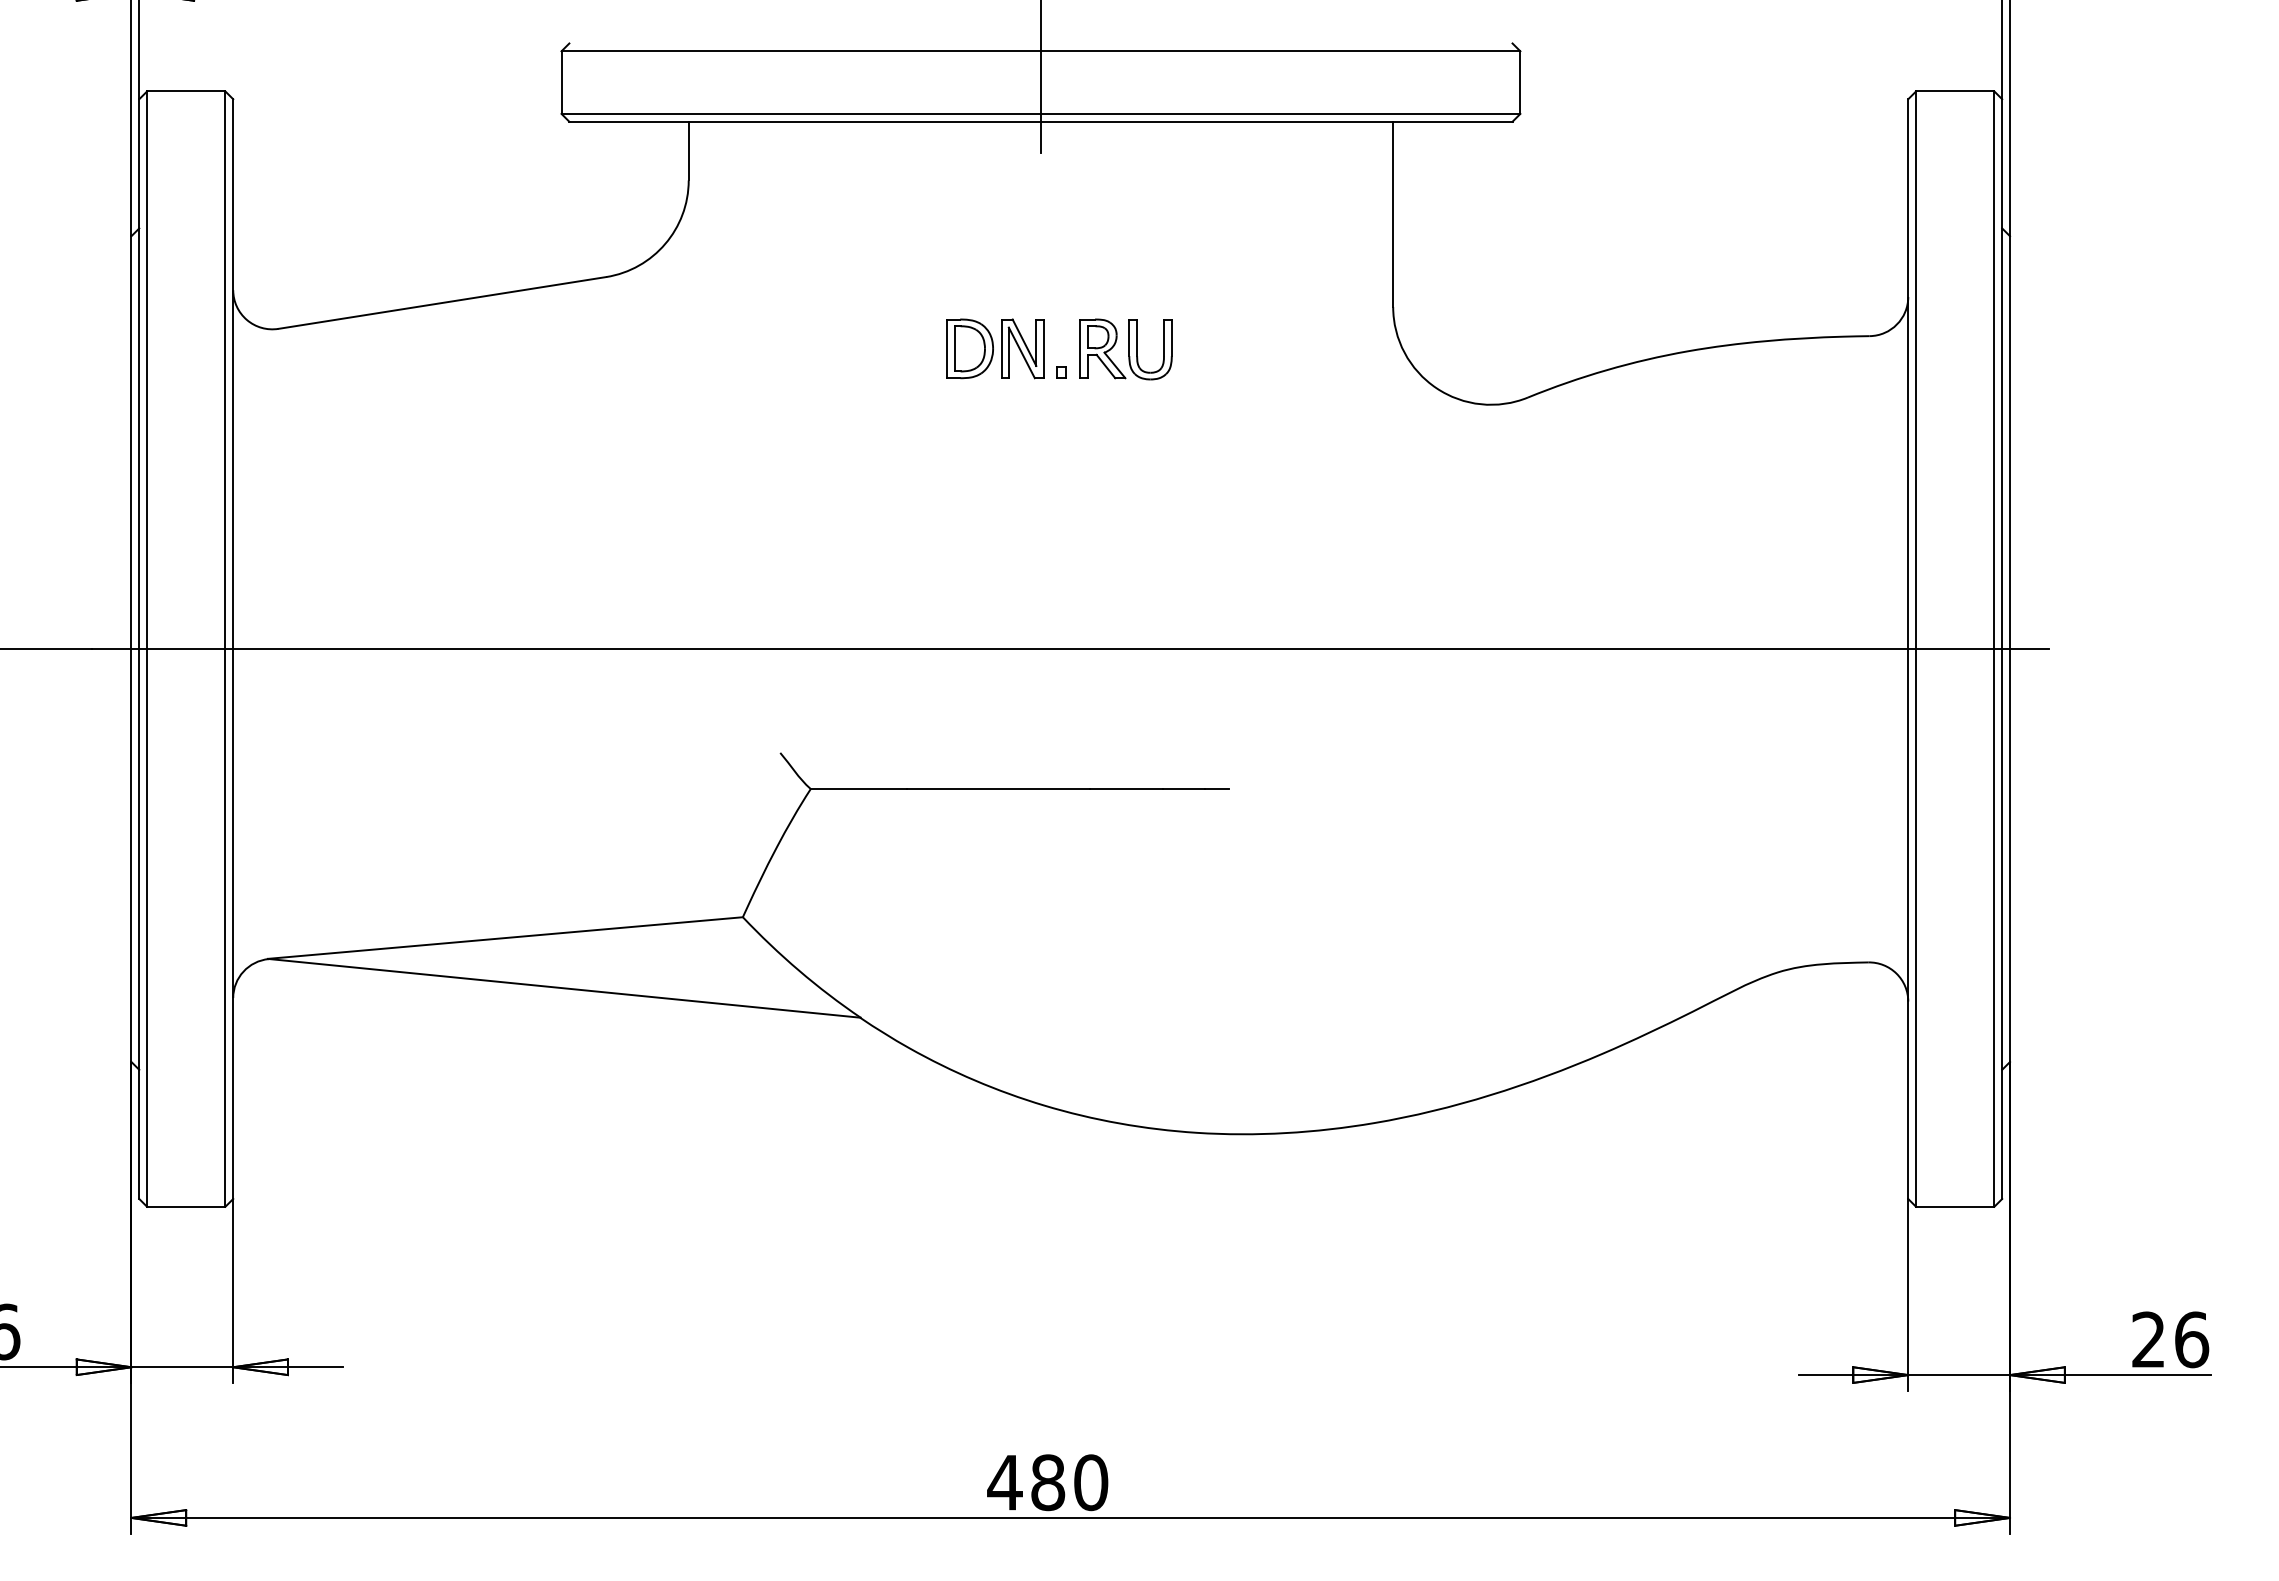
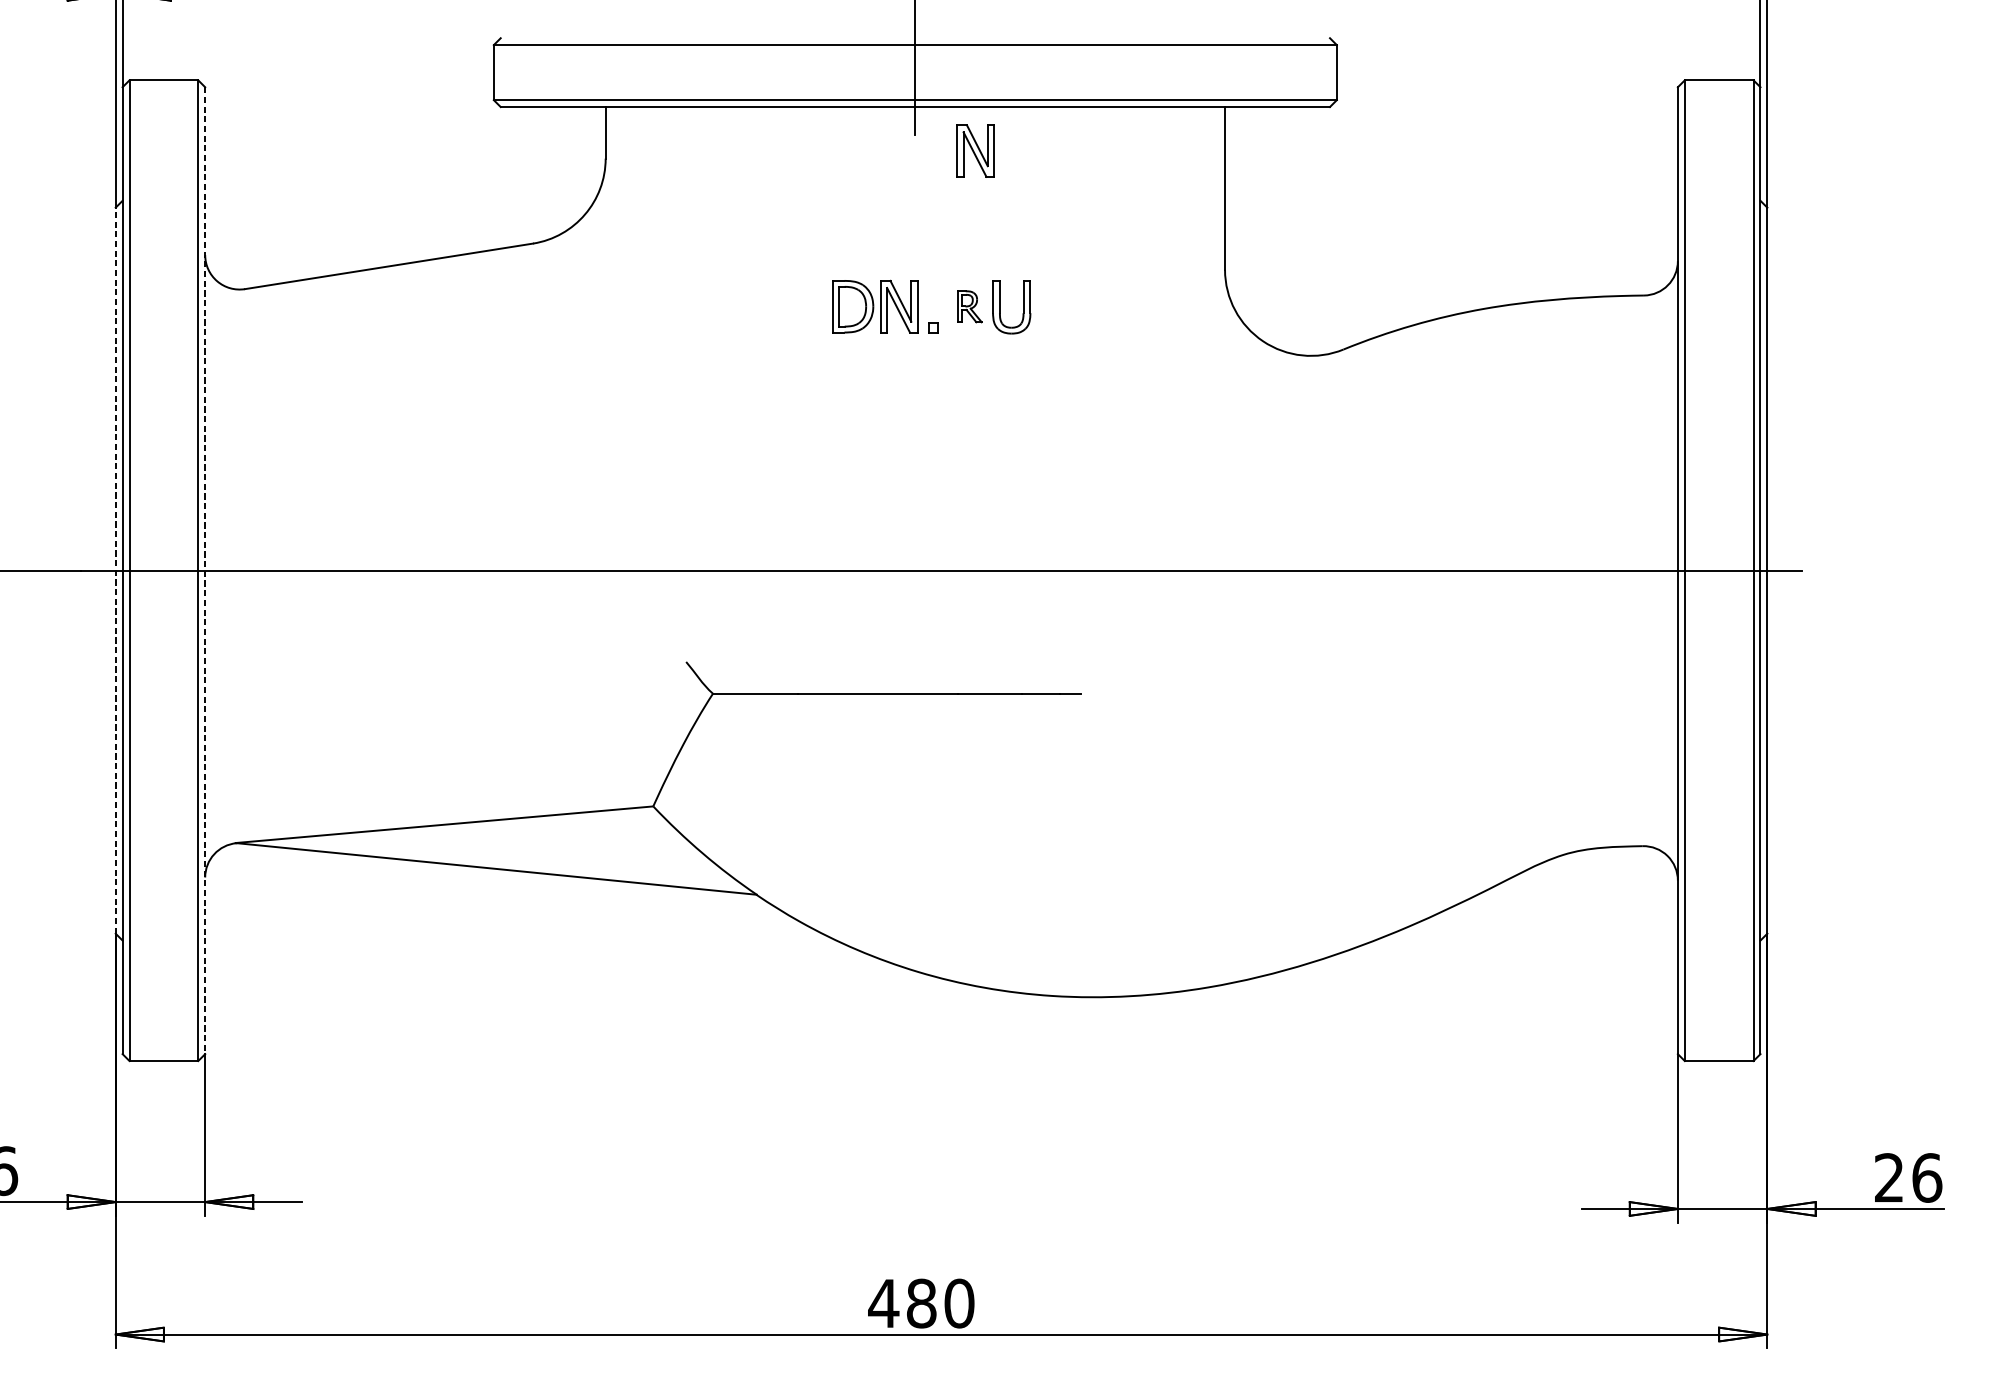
part: (1109, 171) -> (975, 150), added
part: (1102, 348) -> (969, 306), size x0.6
line: (131, 649) -> (115, 571), solid -> dashed
line: (233, 649) -> (205, 571), solid -> dashed

